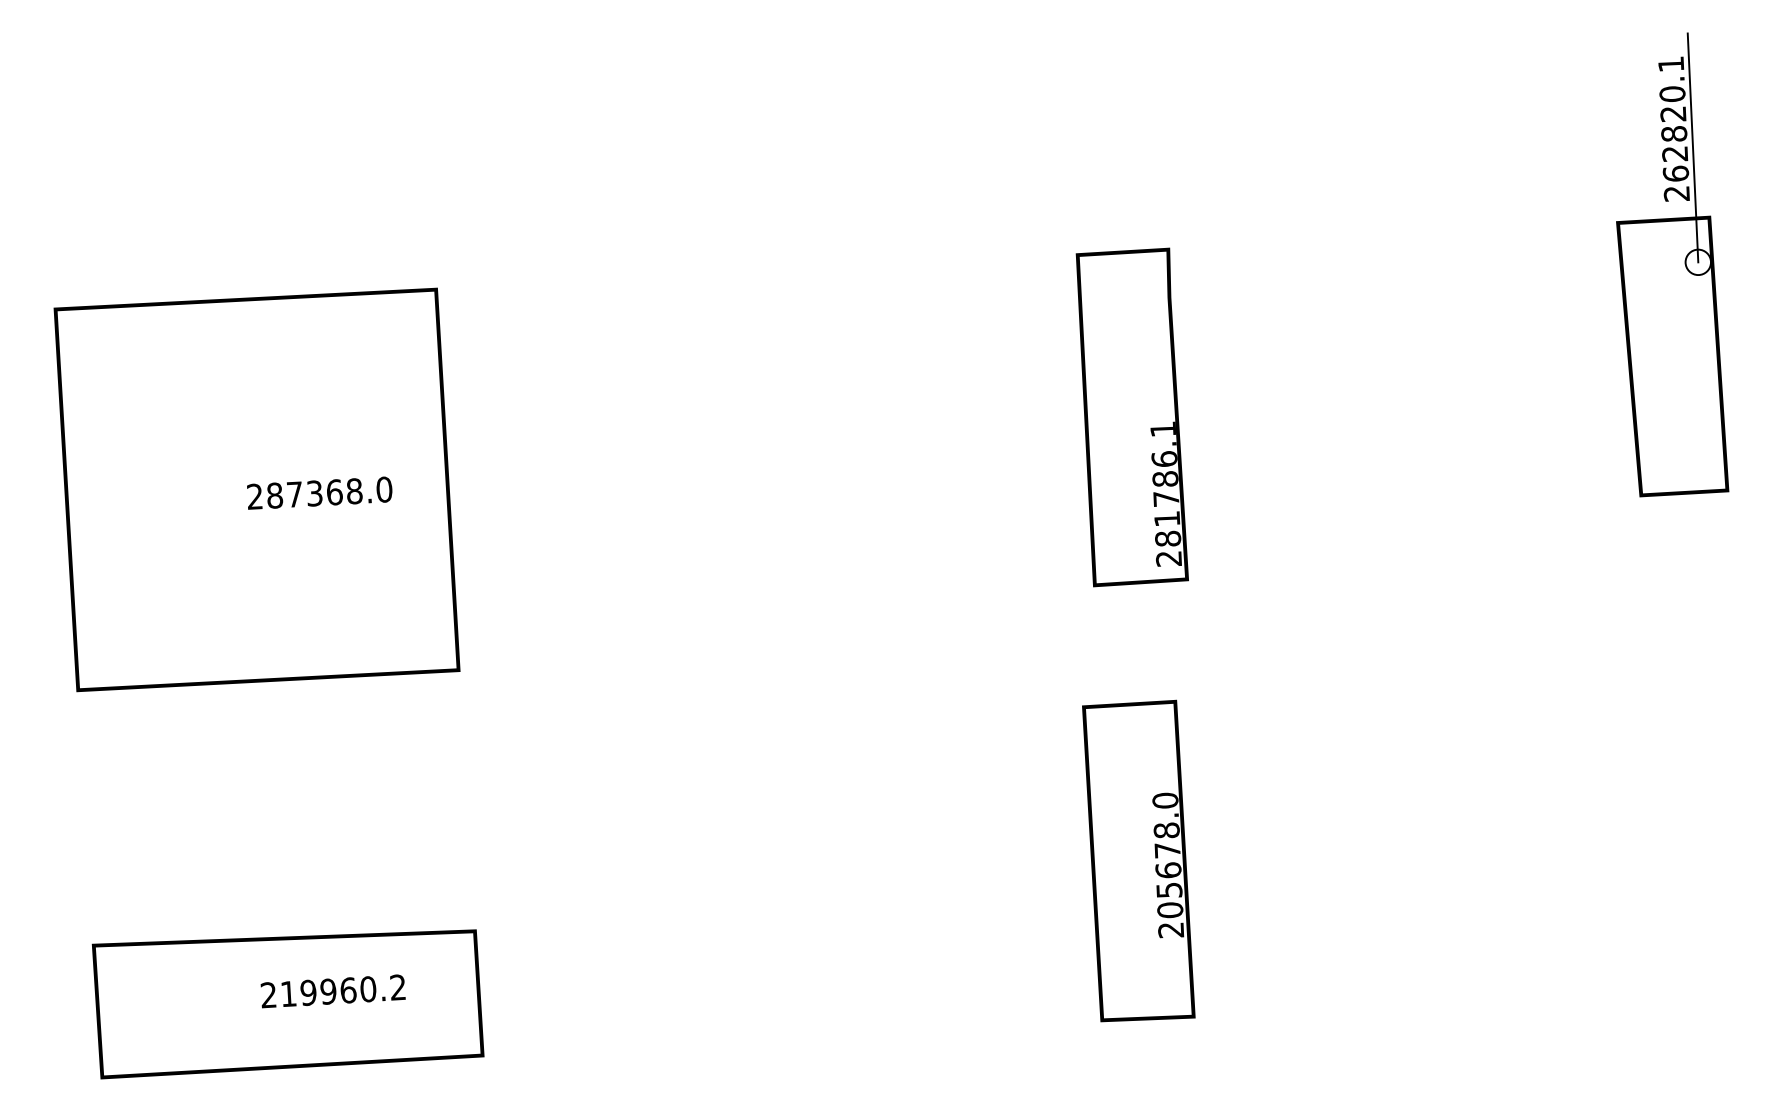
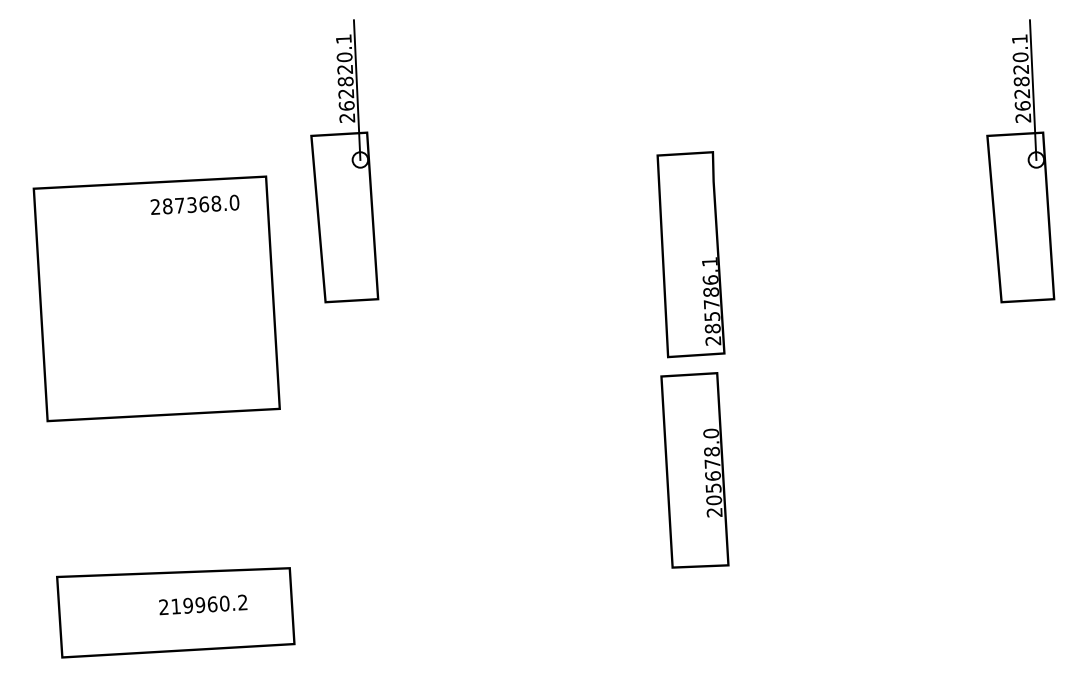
part: (564, 264) -> (344, 161), added
text: (318, 492) -> (194, 204), moved
text: (1167, 518) -> (712, 316), 281786.1 -> 285786.1
text: (1138, 861) -> (694, 470), moved

